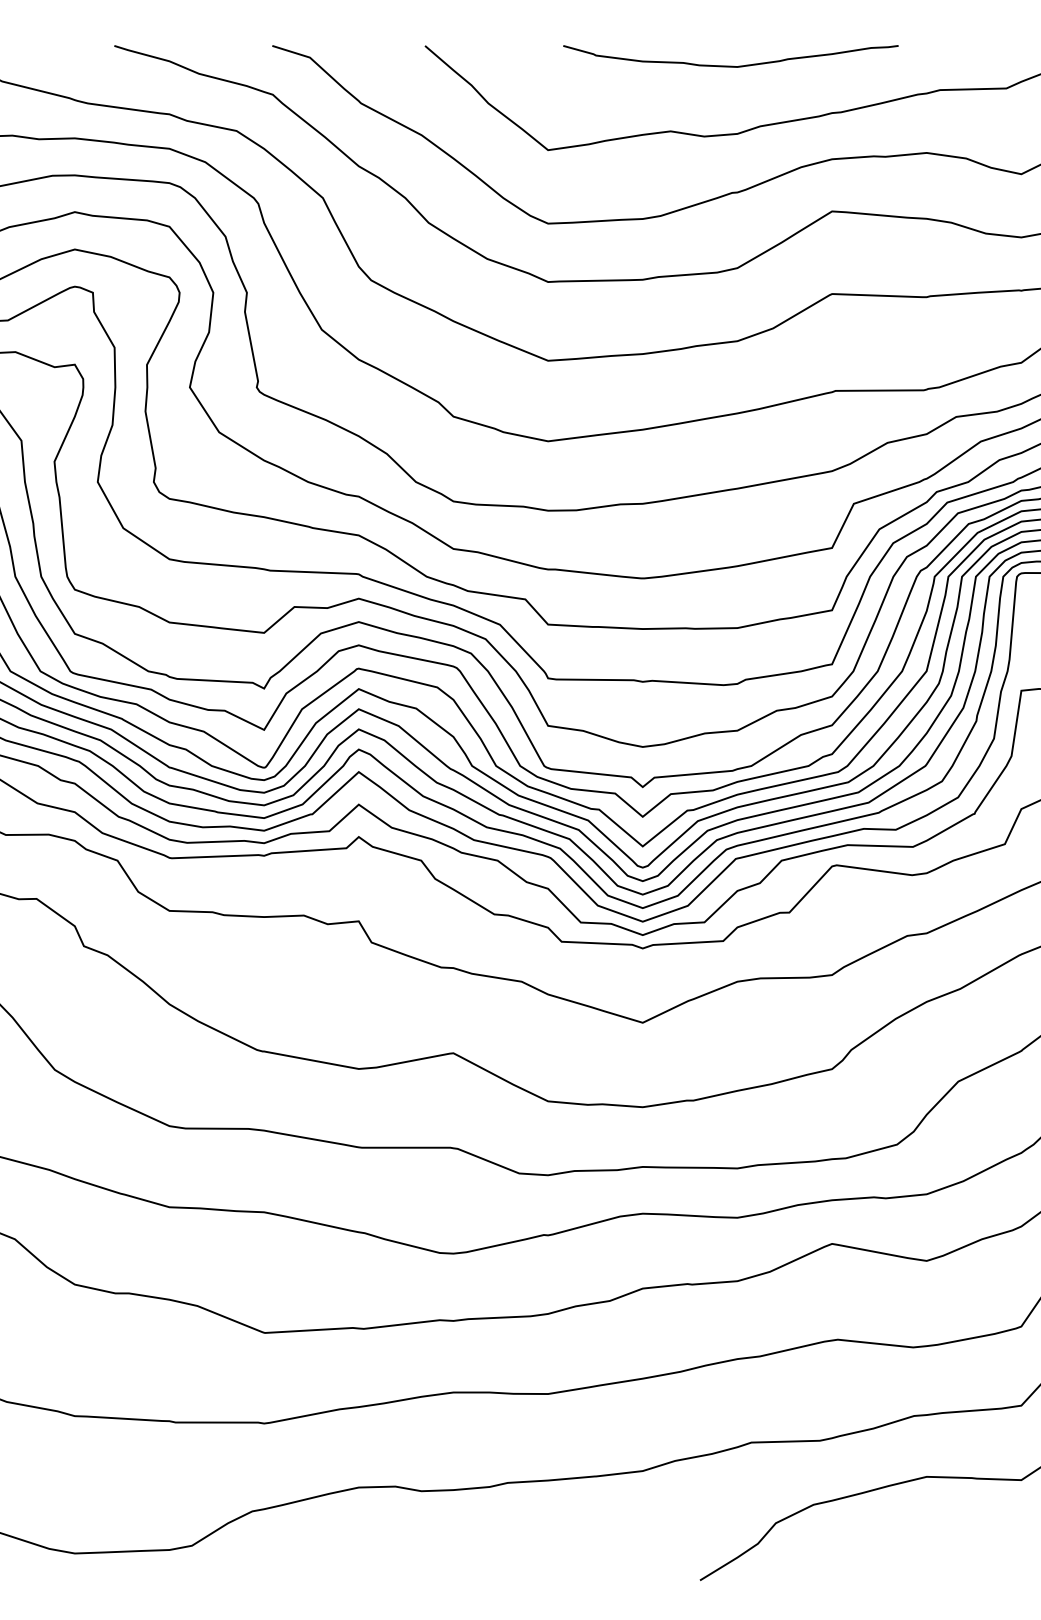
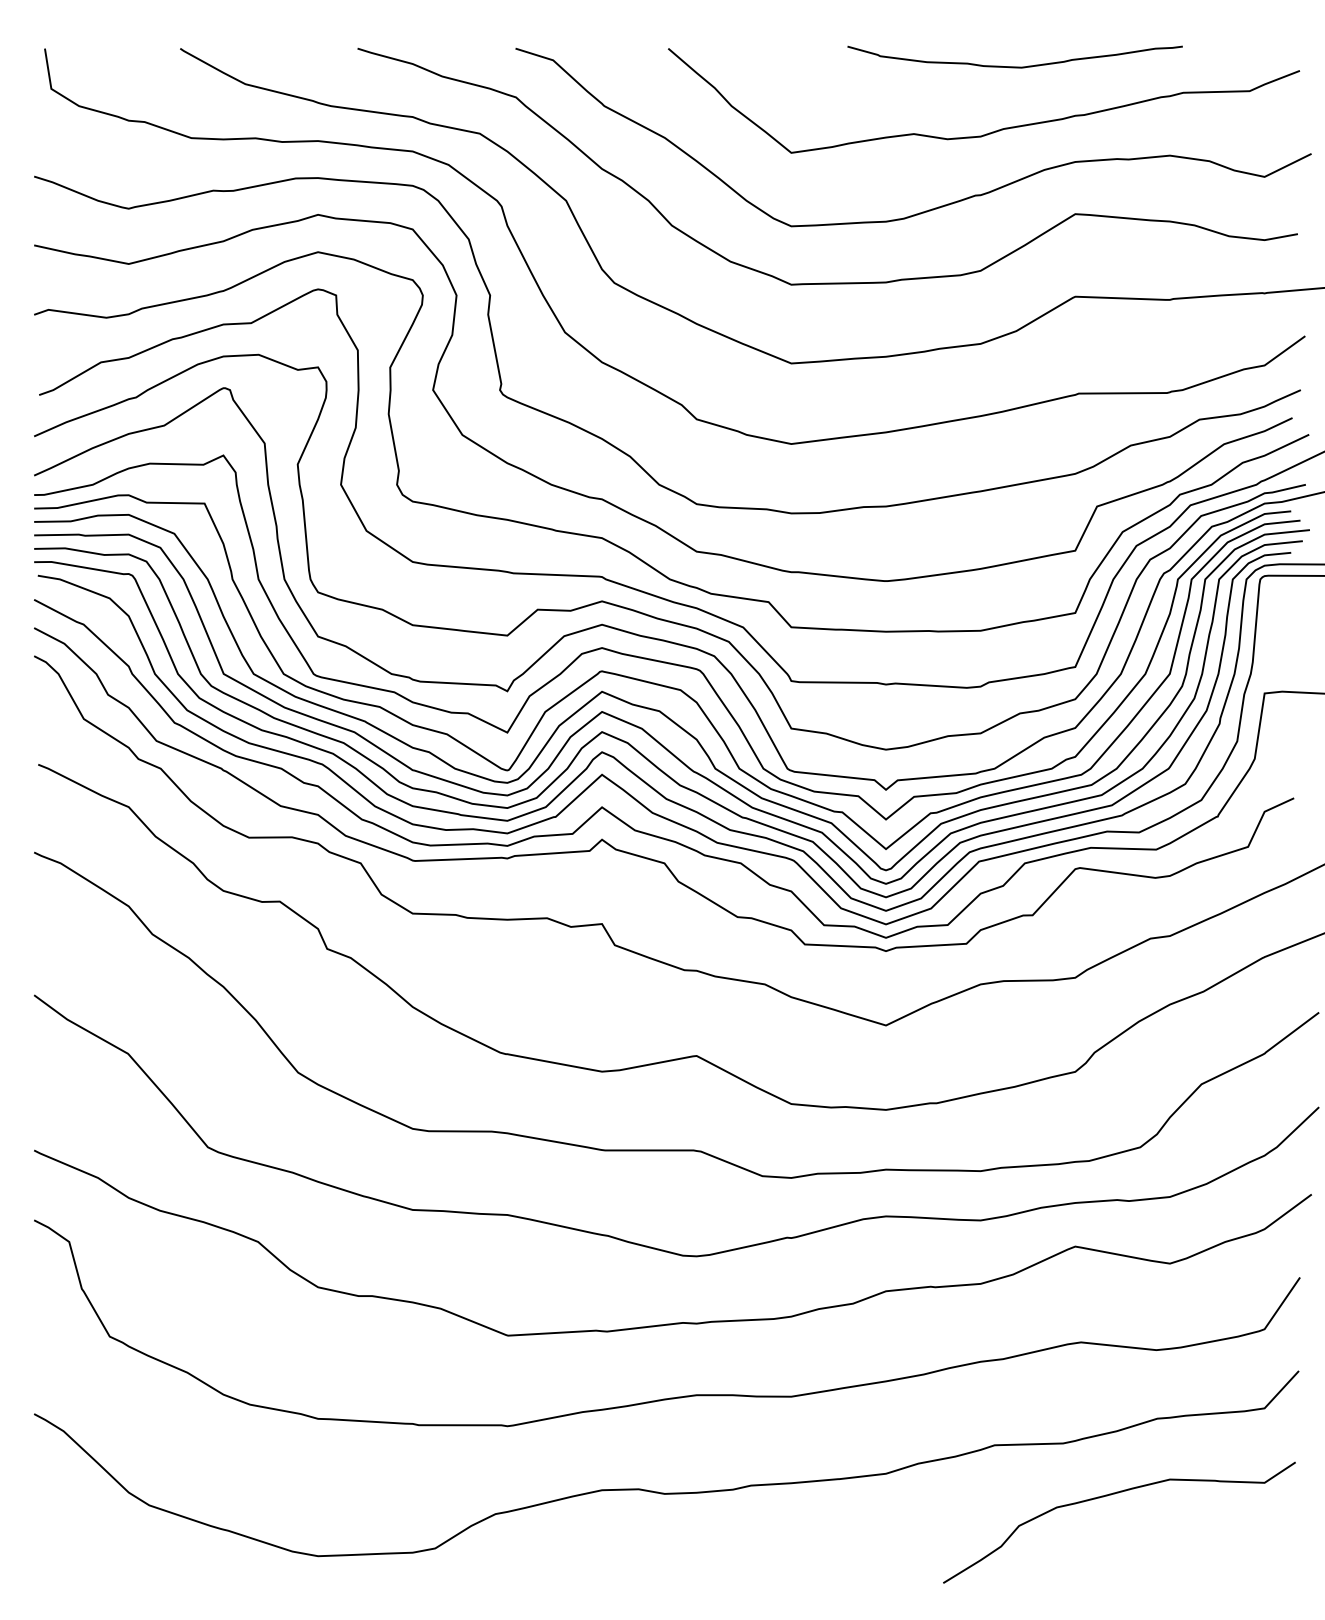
curve: (730, 65) -> (1014, 66), moved

